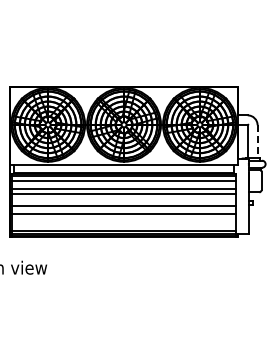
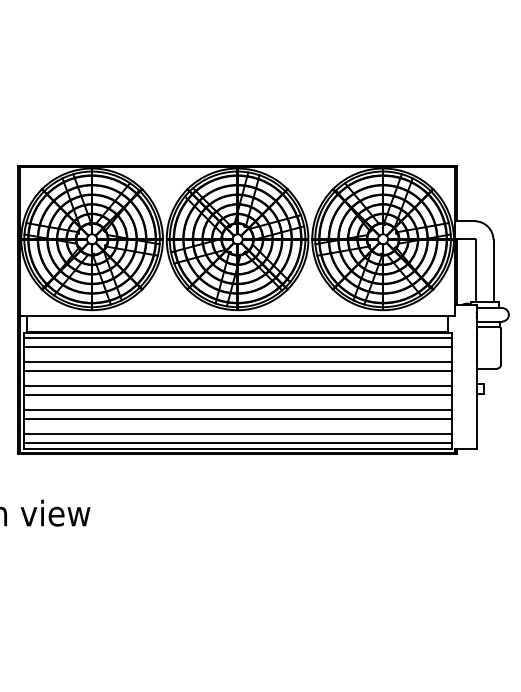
line: (257, 142) -> (493, 273), dashed -> solid
line: (123, 201) -> (236, 386), added
line: (123, 218) -> (236, 418), added
line: (123, 226) -> (236, 434), added

